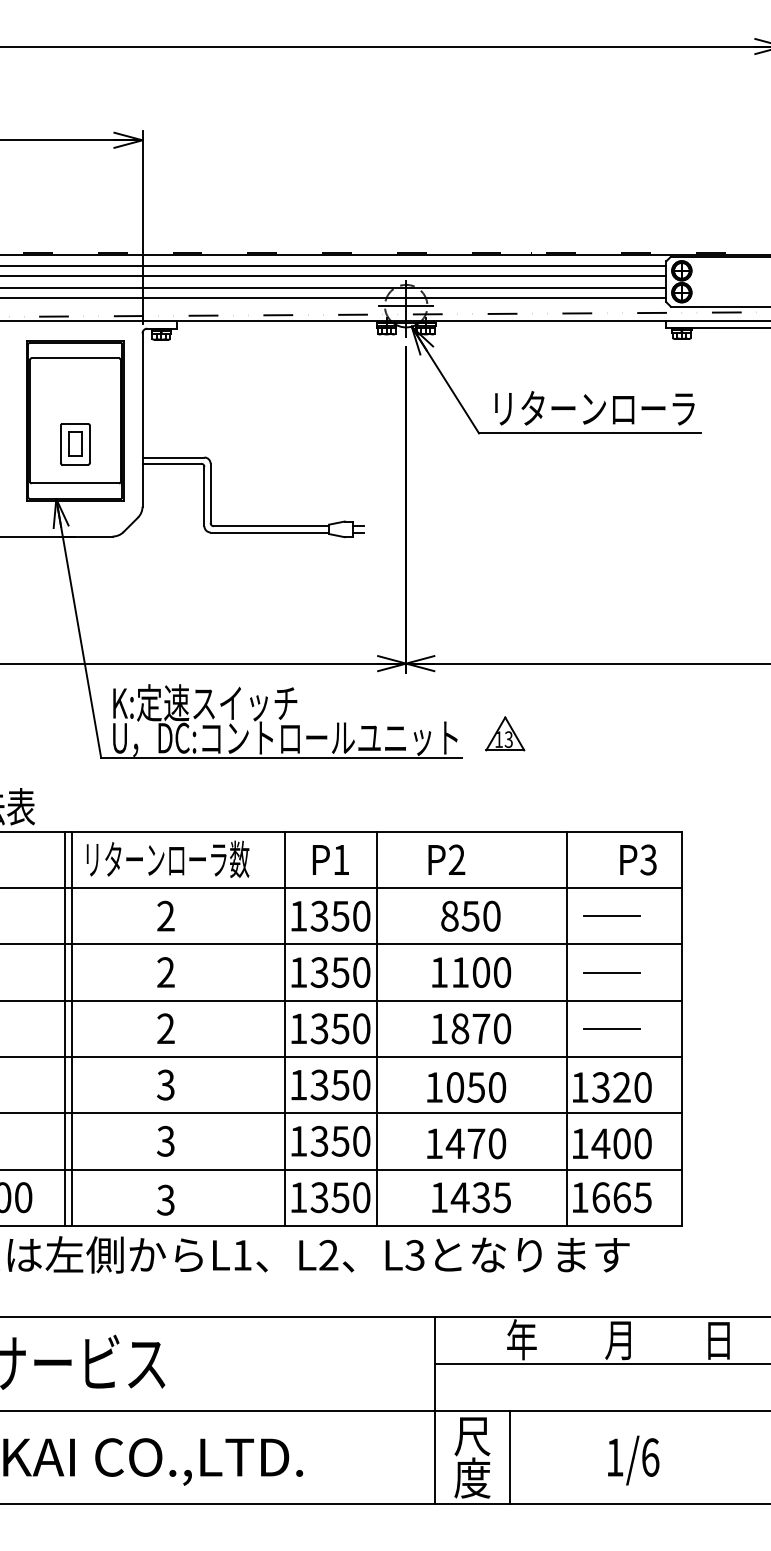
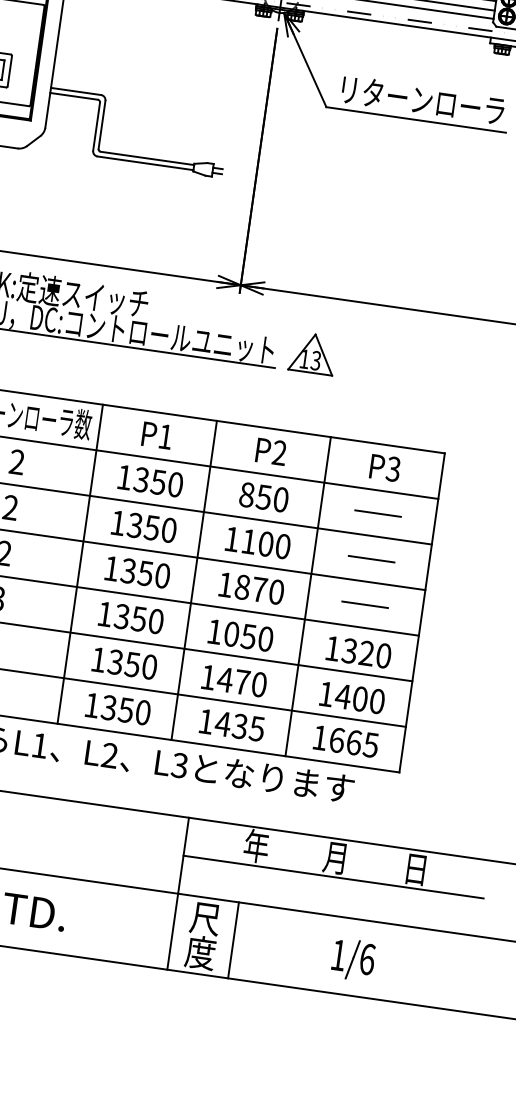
part: (505, 733) -> (313, 353), size x1.43
text: (446, 859) -> (271, 451), moved
text: (638, 859) -> (385, 467), moved
line: (284, 1028) -> (79, 563), moved
line: (376, 1028) -> (194, 580), moved
line: (567, 1028) -> (308, 596), moved
part: (633, 1460) -> (353, 959), moved

